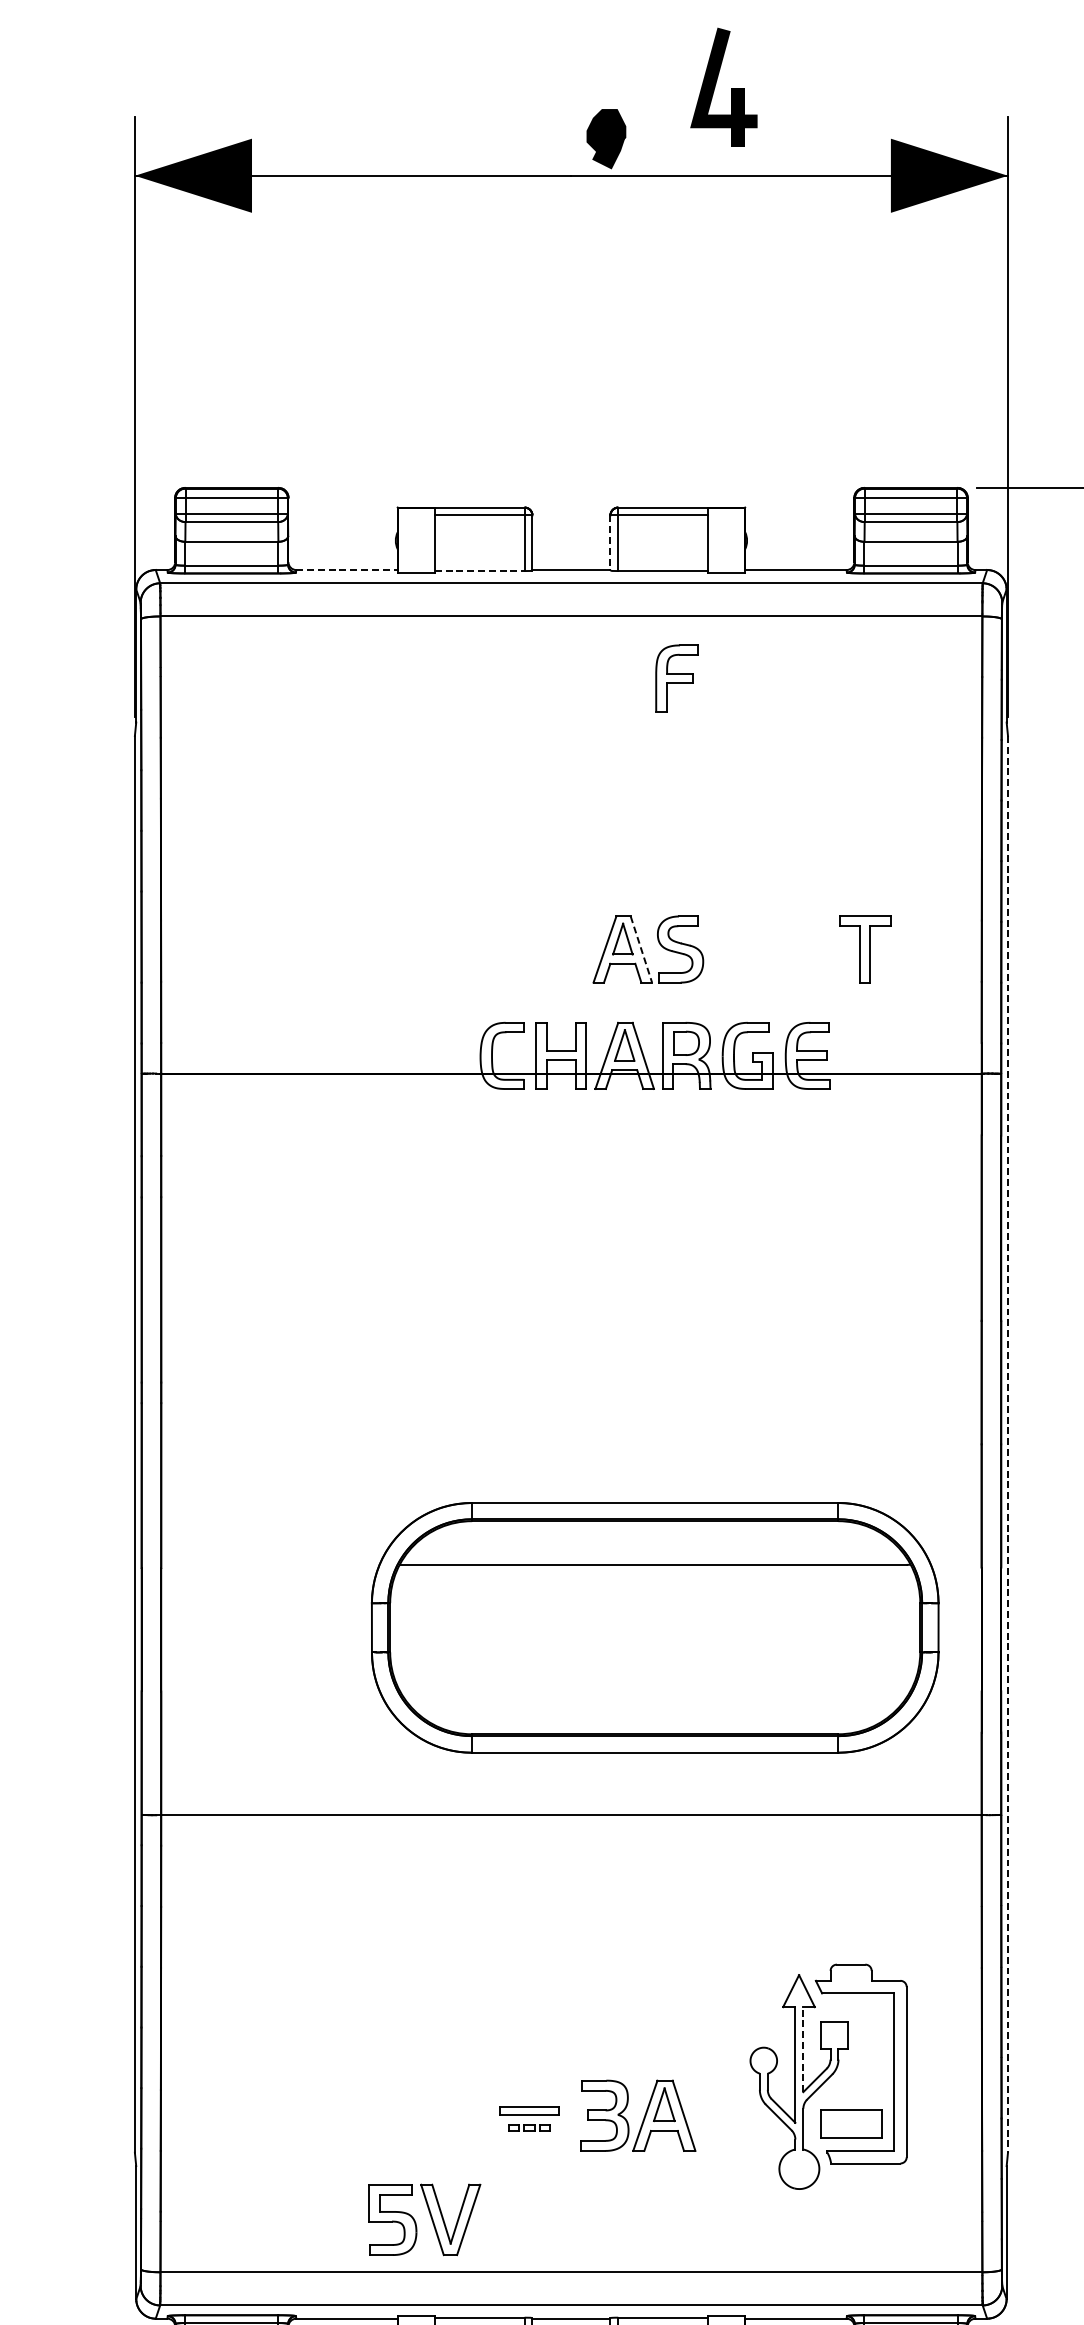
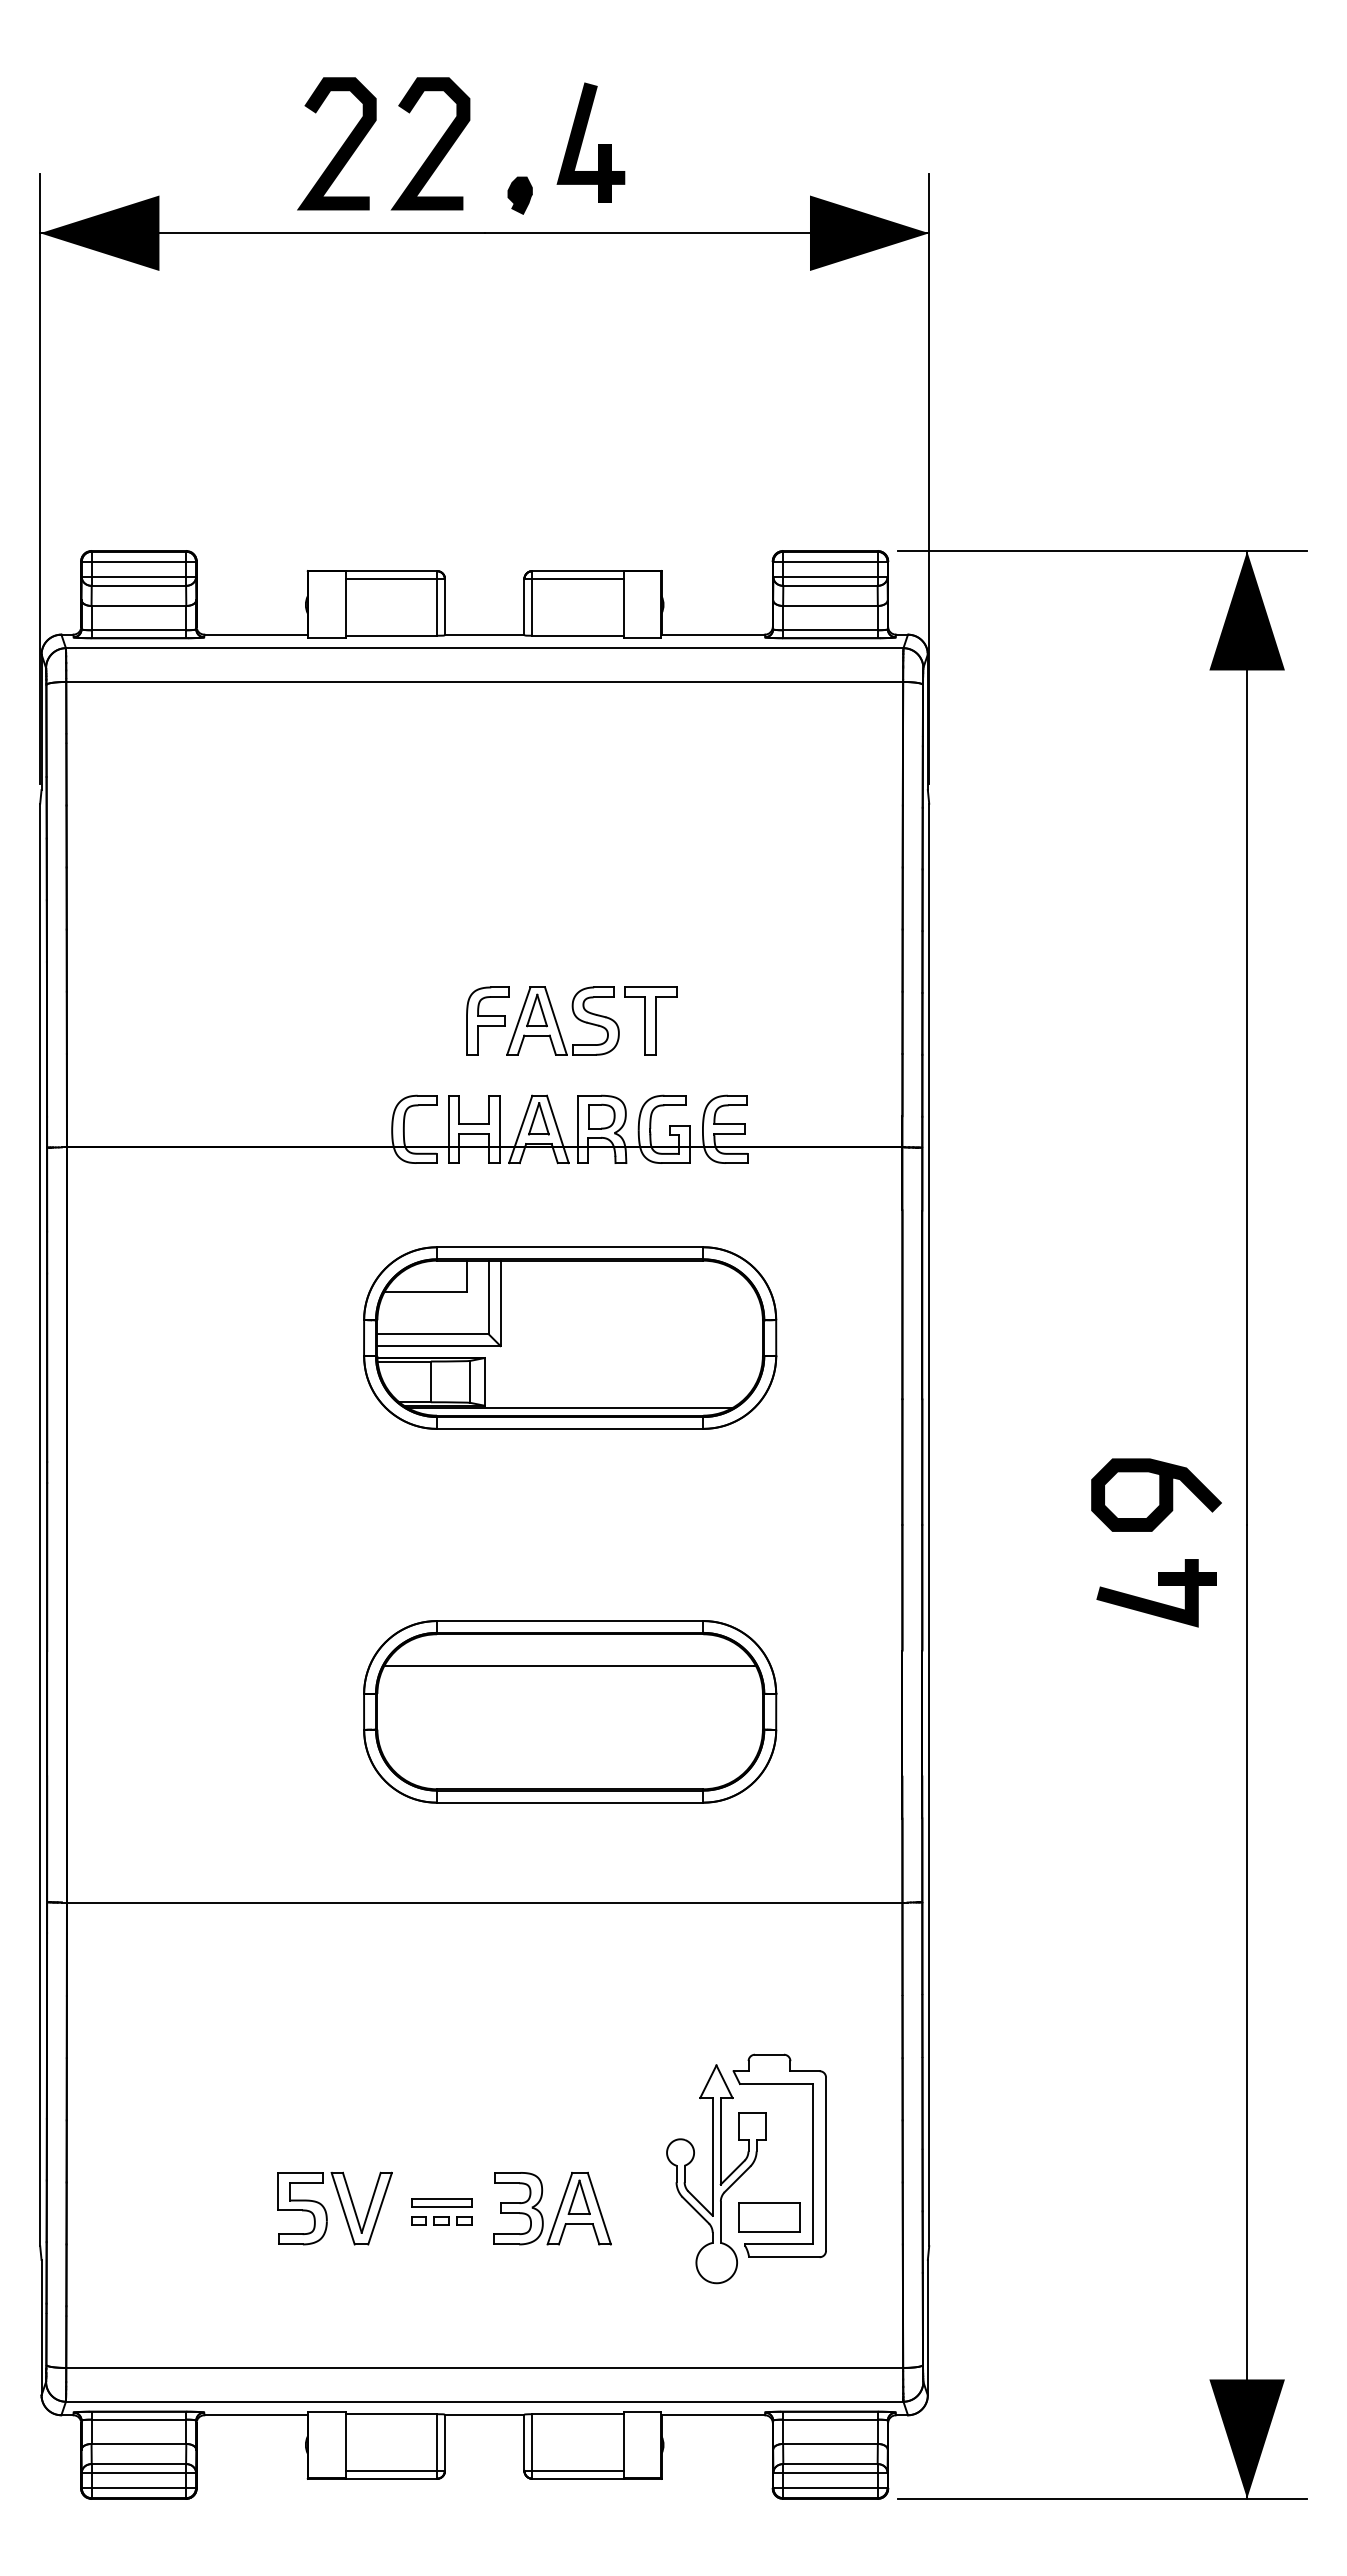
part: (716, 83) -> (583, 139), moved
curve: (523, 89) -> (435, 145), added
curve: (429, 91) -> (340, 147), added
part: (605, 138) -> (519, 195), size x0.62
line: (610, 543) -> (524, 607), dashed -> solid
line: (347, 569) -> (256, 634), dashed -> solid
line: (479, 570) -> (391, 635), dashed -> solid
part: (676, 677) -> (487, 1020), moved
part: (864, 948) -> (650, 1020), moved
line: (641, 949) -> (556, 1021), dashed -> solid
part: (655, 1260) -> (570, 1337), added
line: (1008, 1444) -> (929, 1525), dashed -> solid
part: (655, 1627) -> (570, 1711), size x0.71
line: (803, 2048) -> (720, 2140), dashed -> solid
part: (529, 2127) -> (441, 2220), size x1.43
part: (430, 2218) -> (341, 2207), moved

